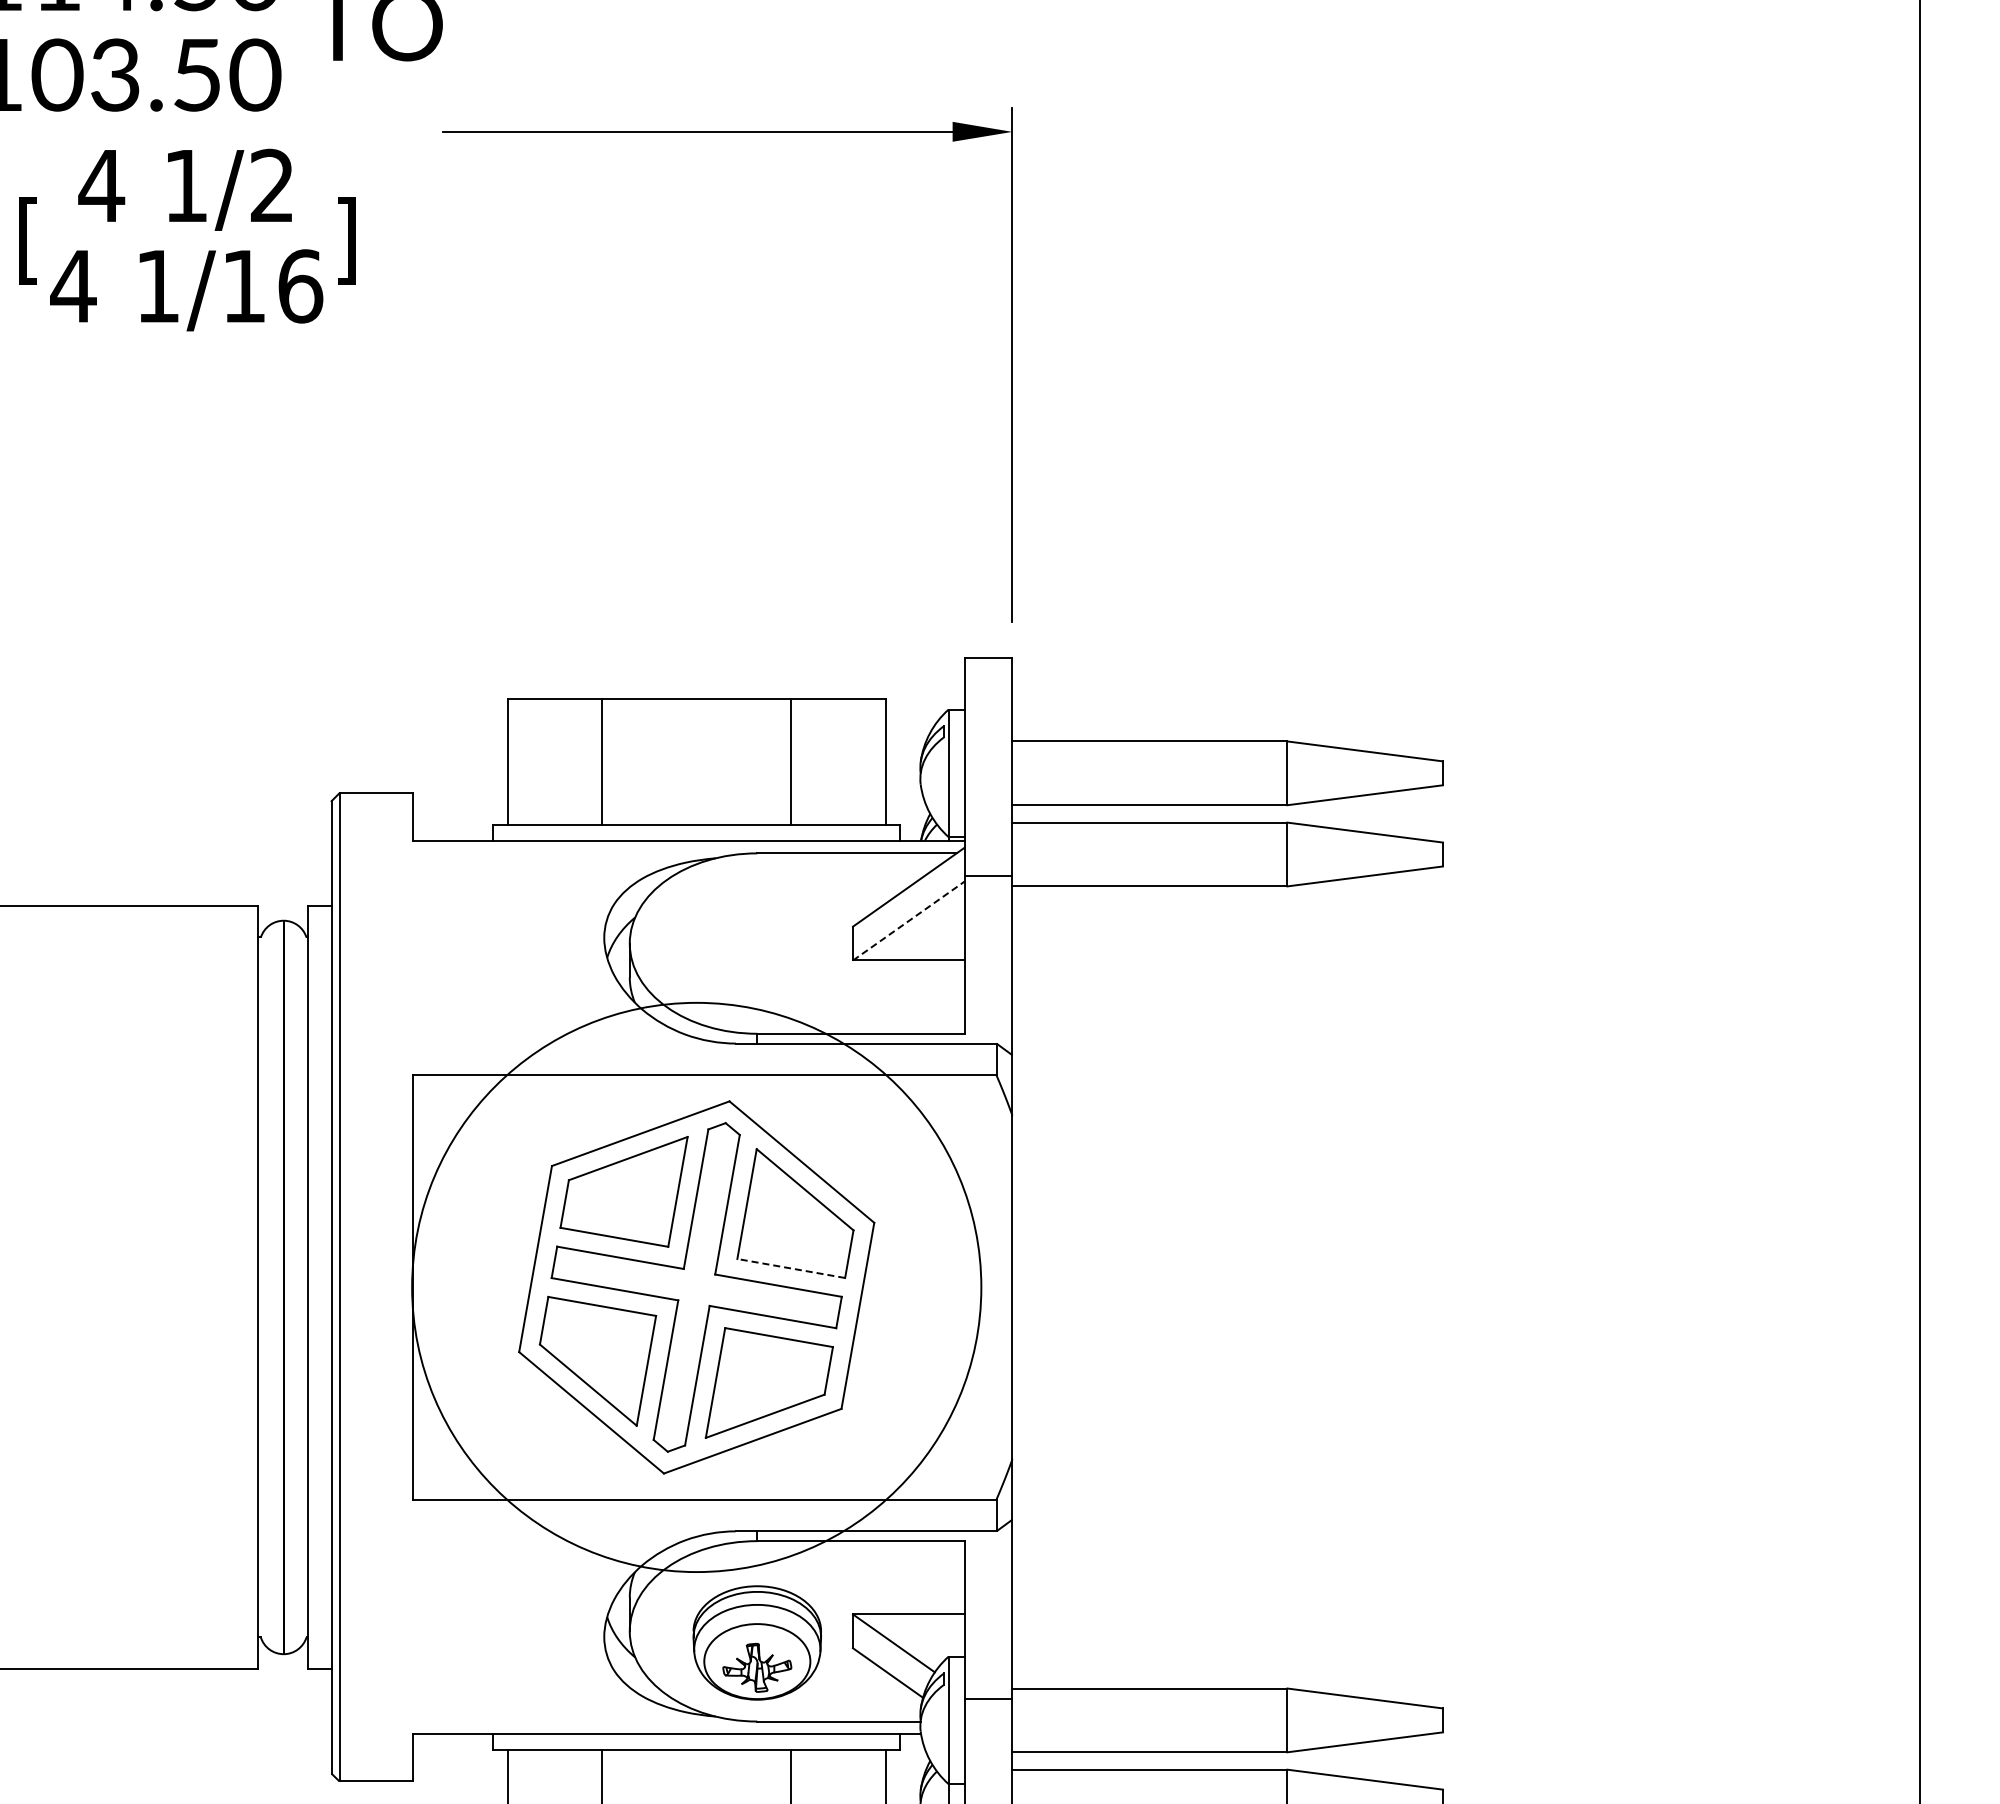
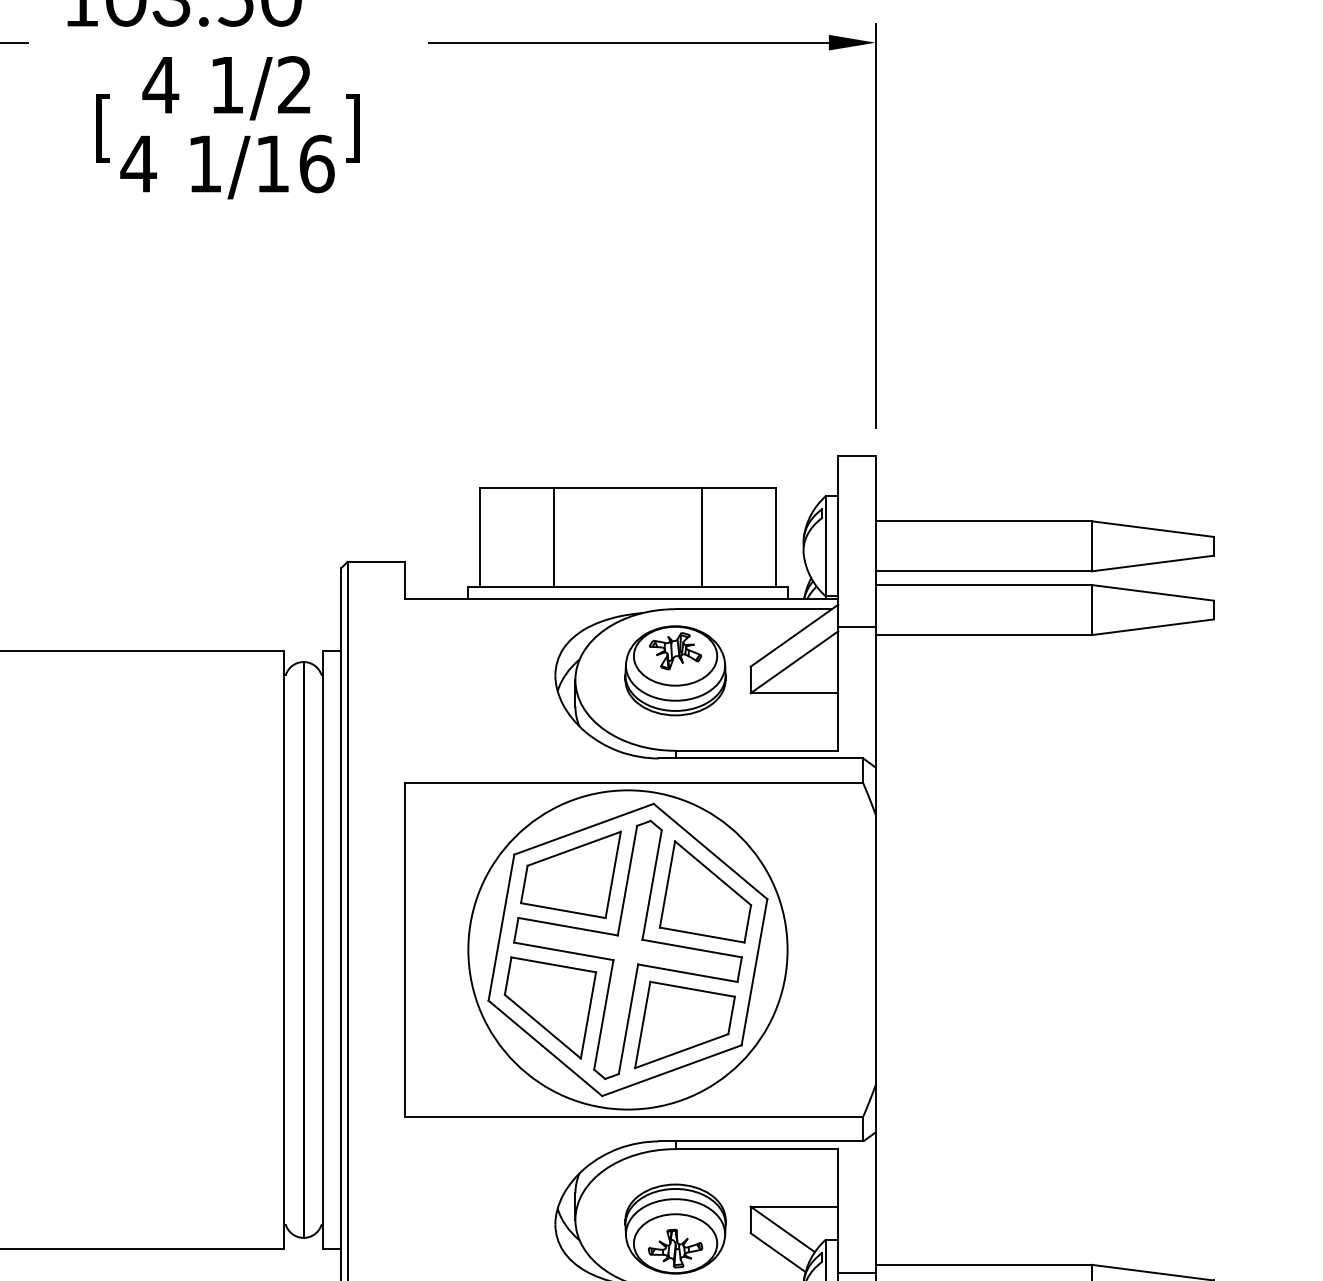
line: (909, 920) -> (795, 661), dashed -> solid
part: (756, 931) -> (674, 670), added
line: (791, 1268) -> (702, 935), dashed -> solid
circle: (696, 1287) -> (627, 950), size x0.71

